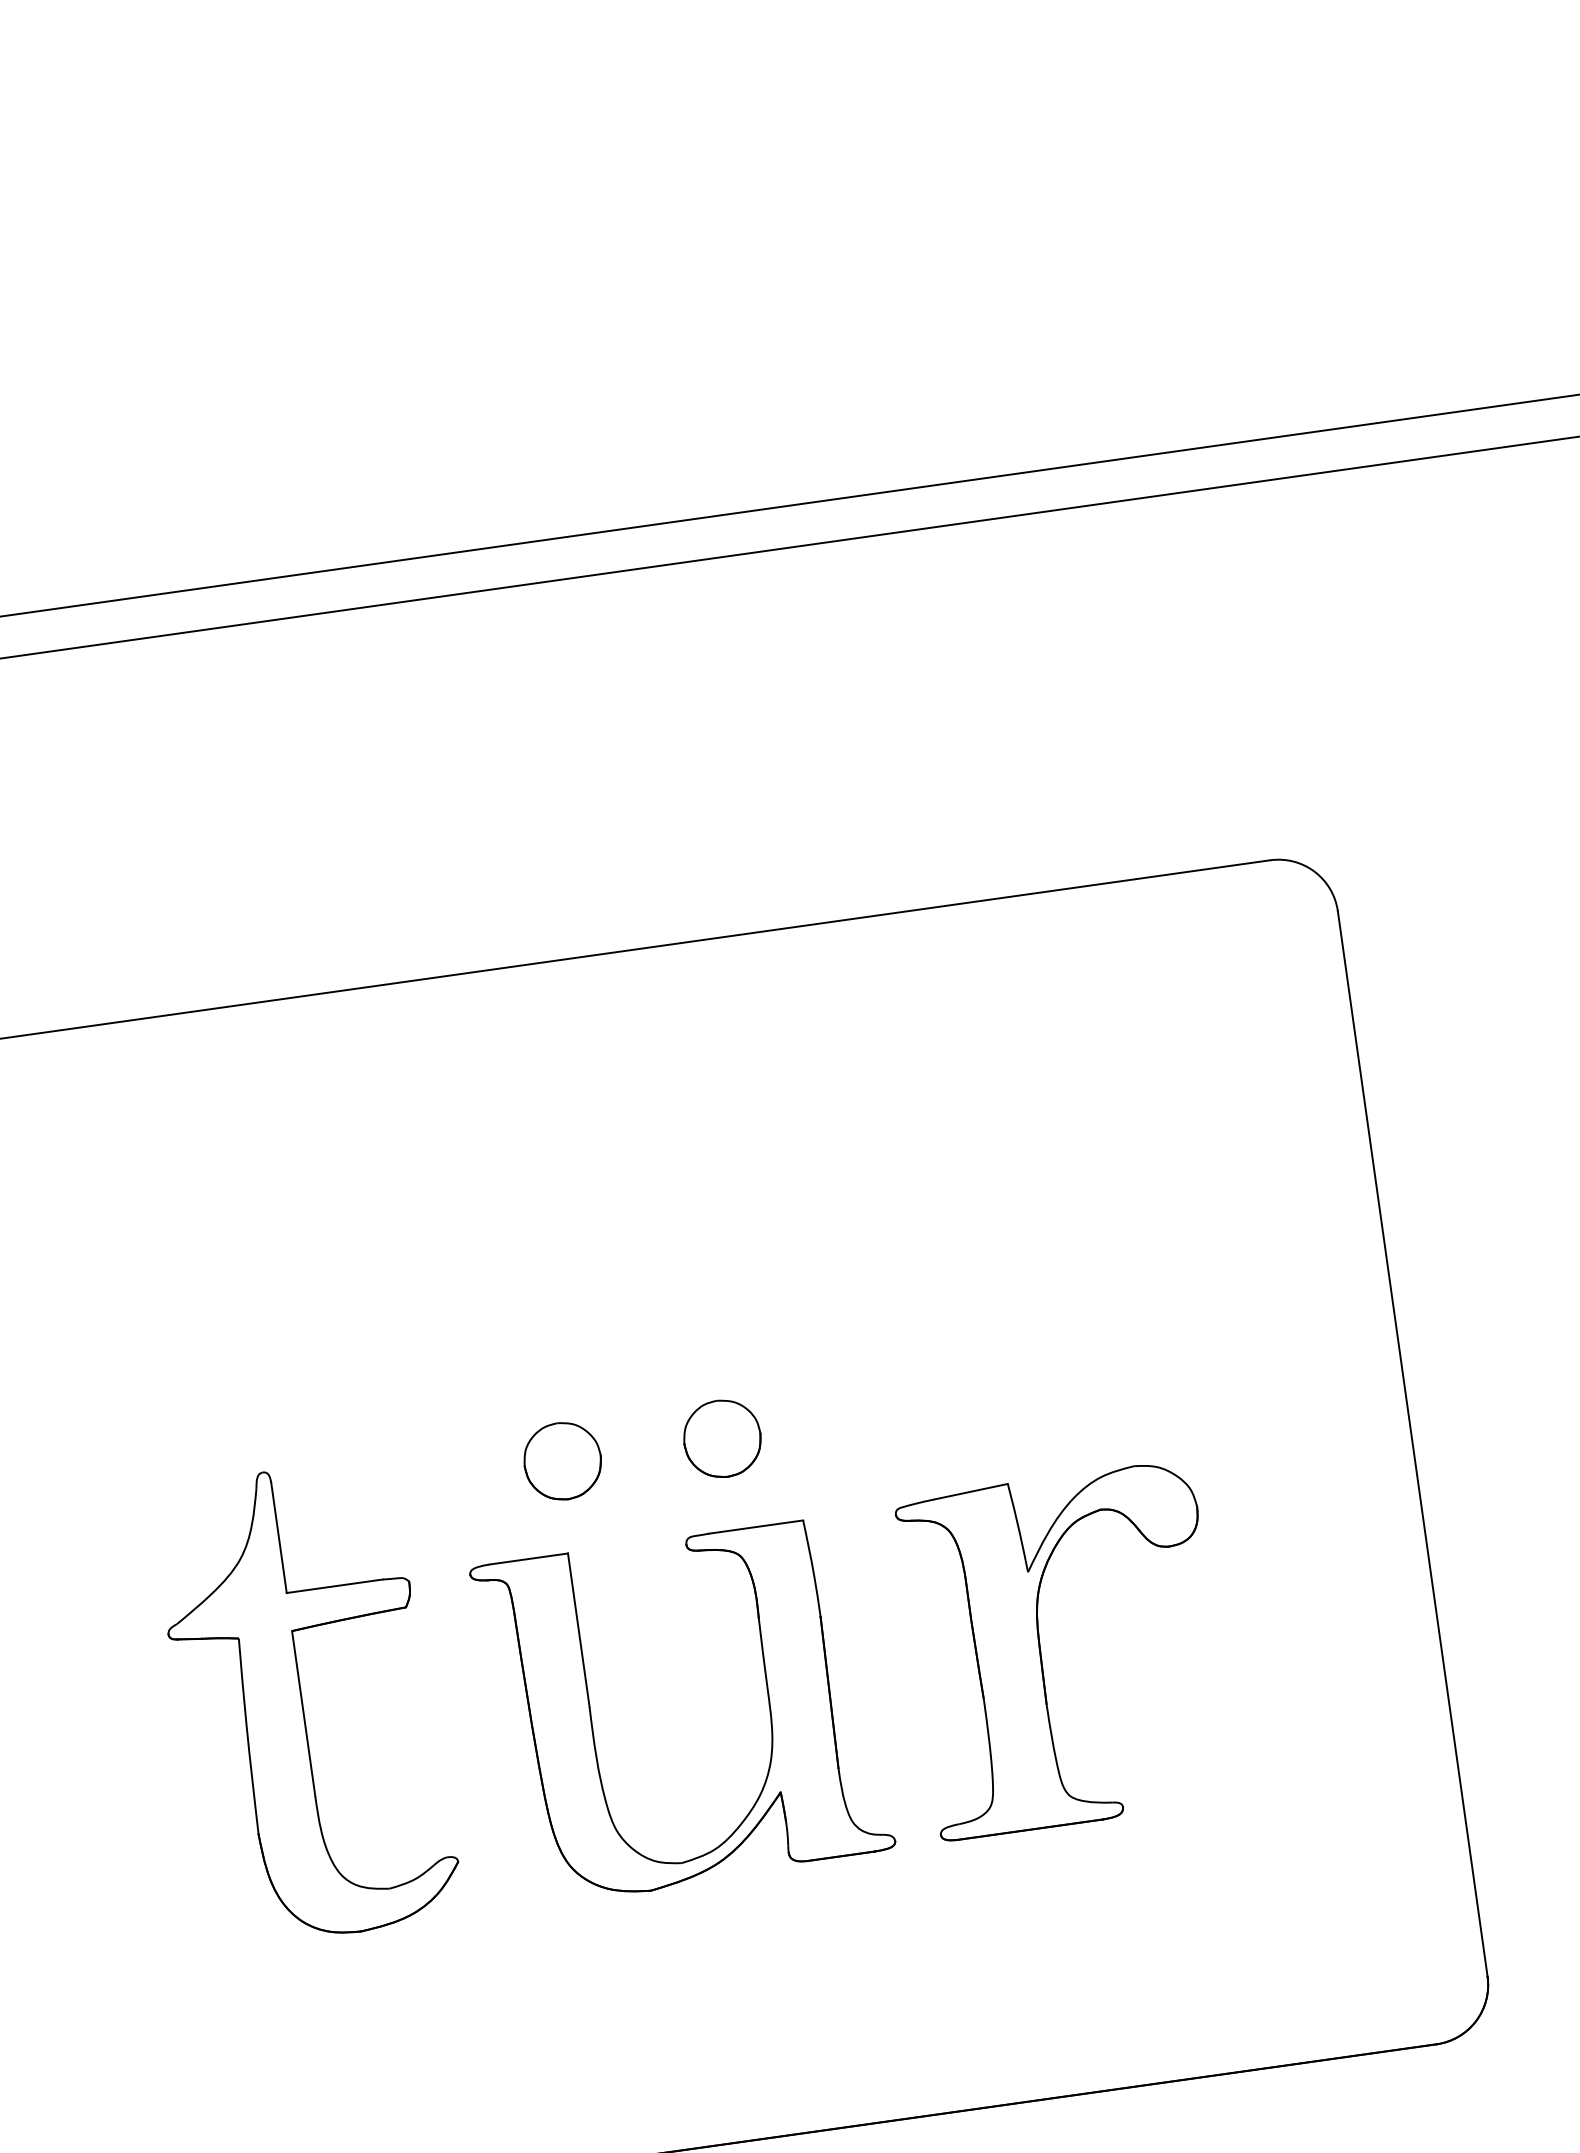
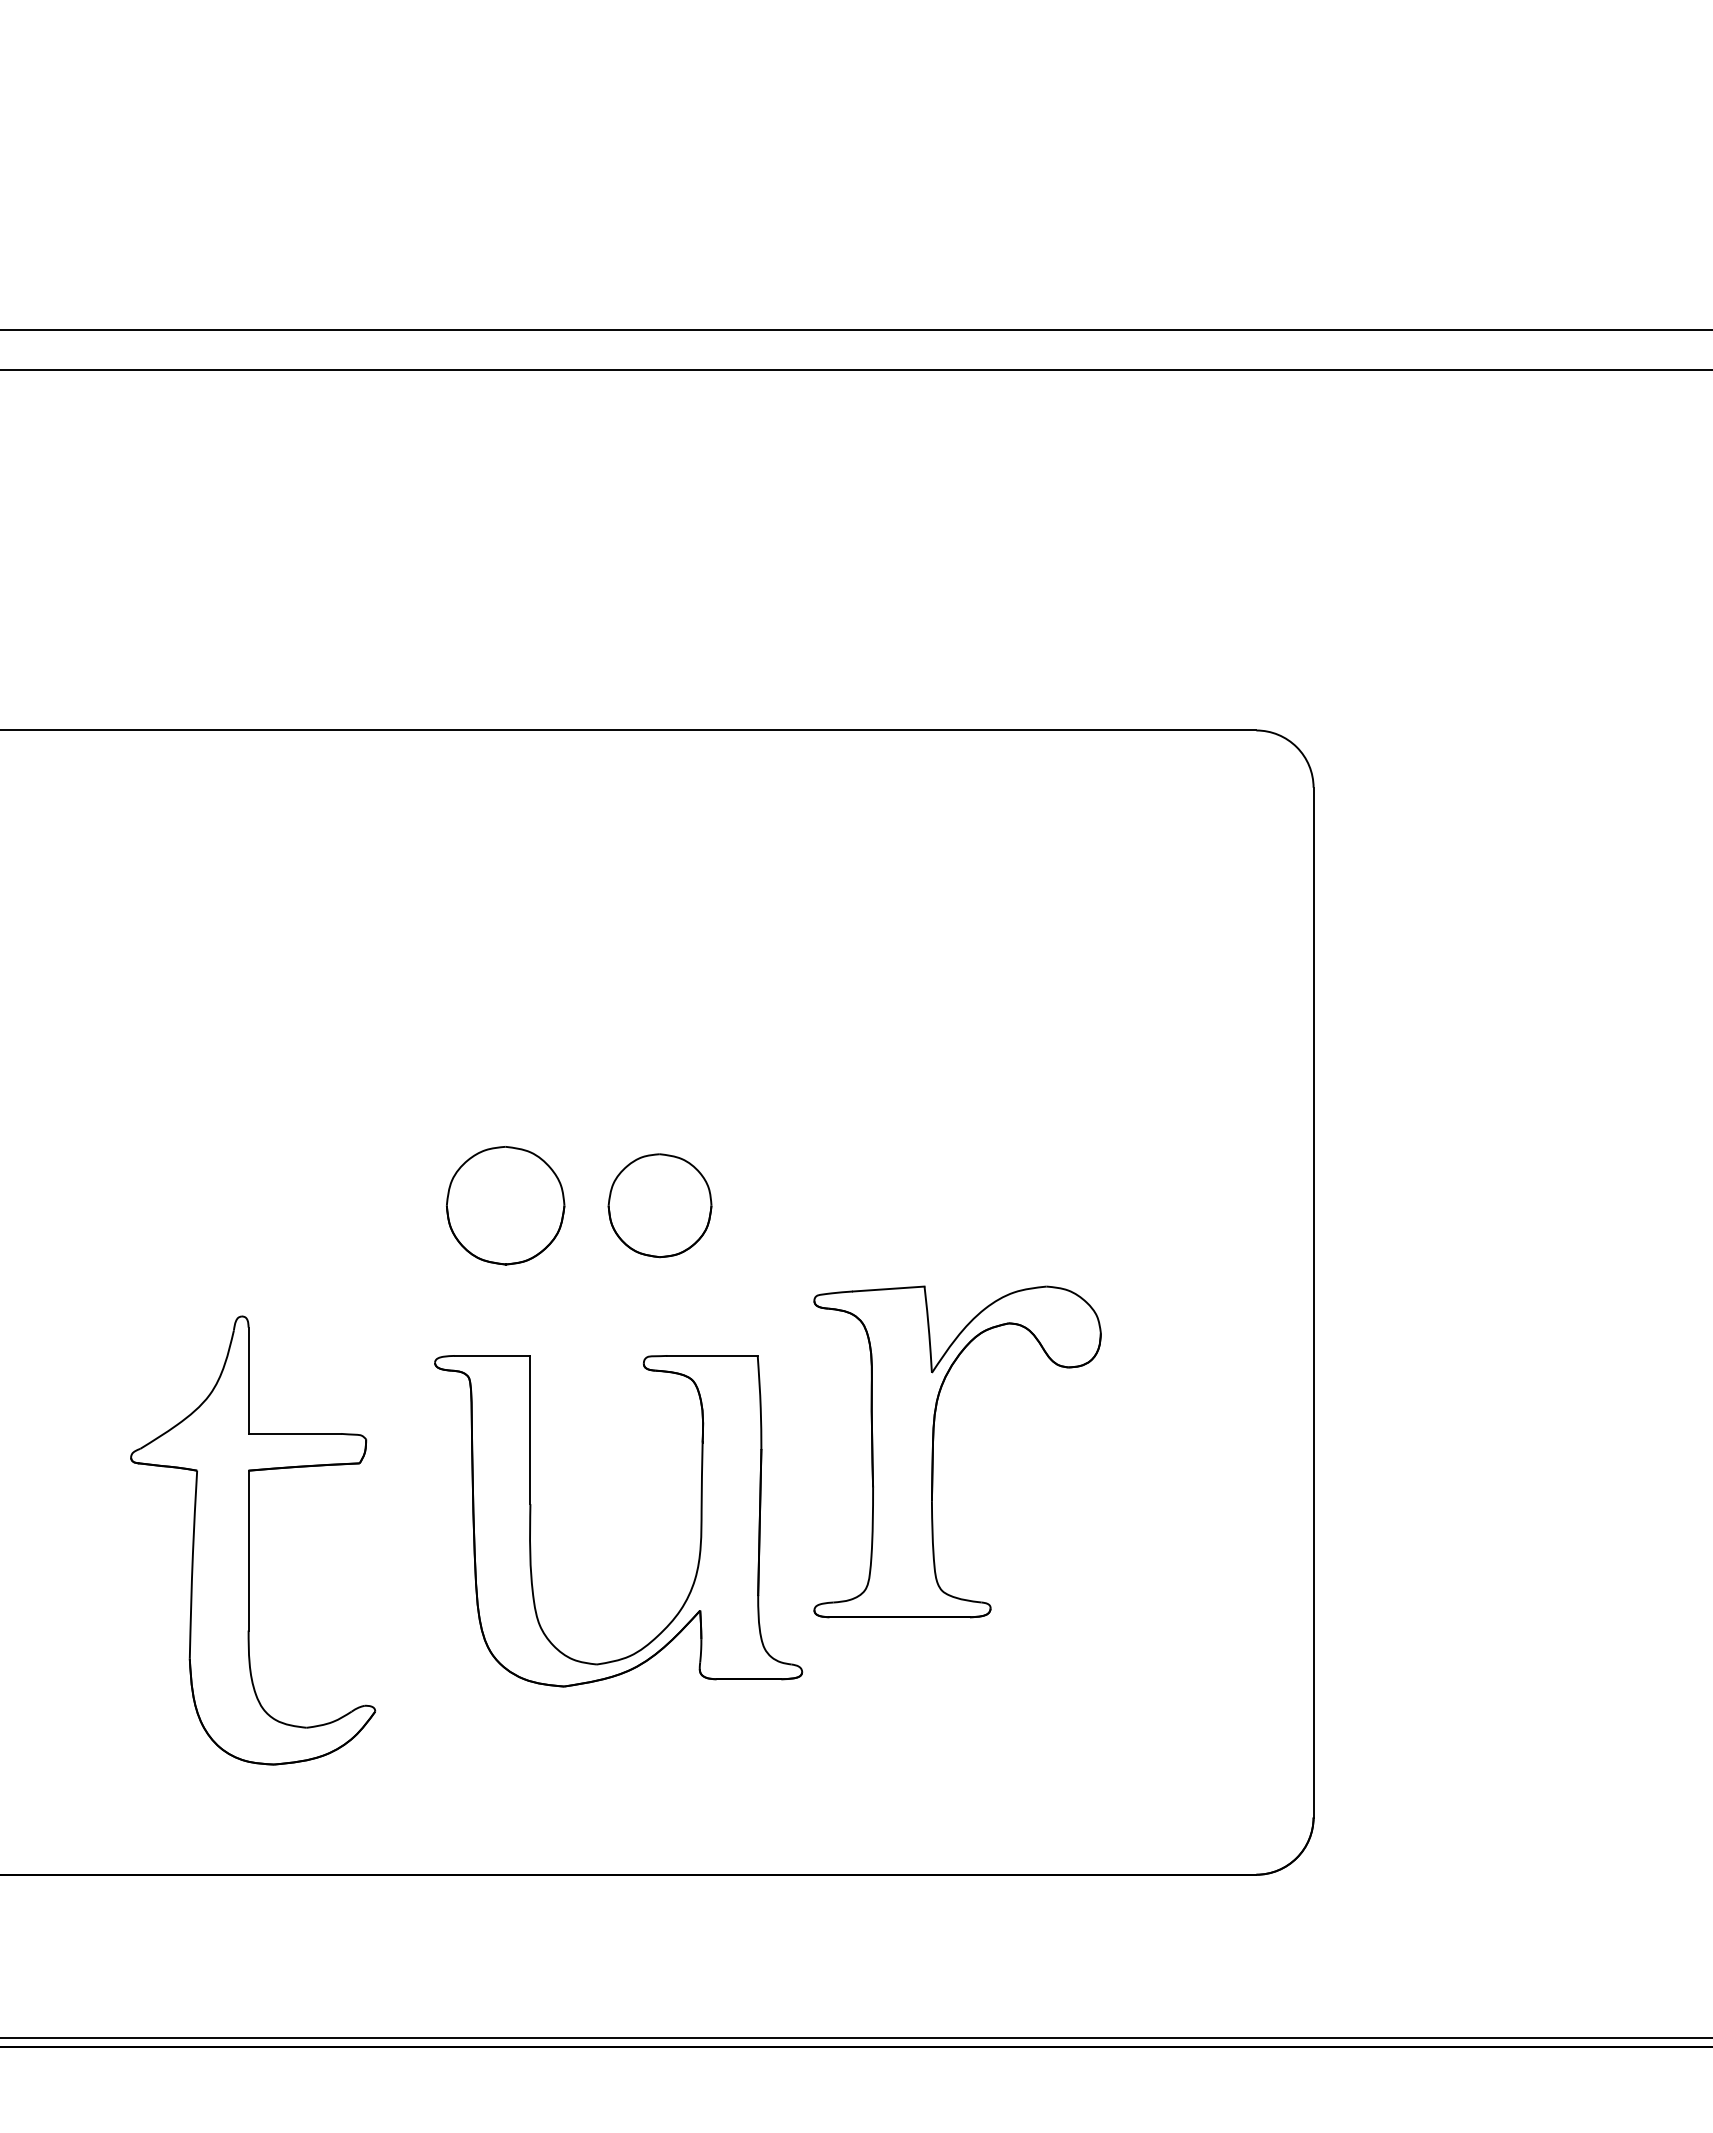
part: (721, 1438) -> (659, 1205), size x1.4
part: (562, 1460) -> (505, 1205), size x1.6
part: (768, 1700) -> (700, 1521), moved
part: (307, 1702) -> (253, 1540), moved

